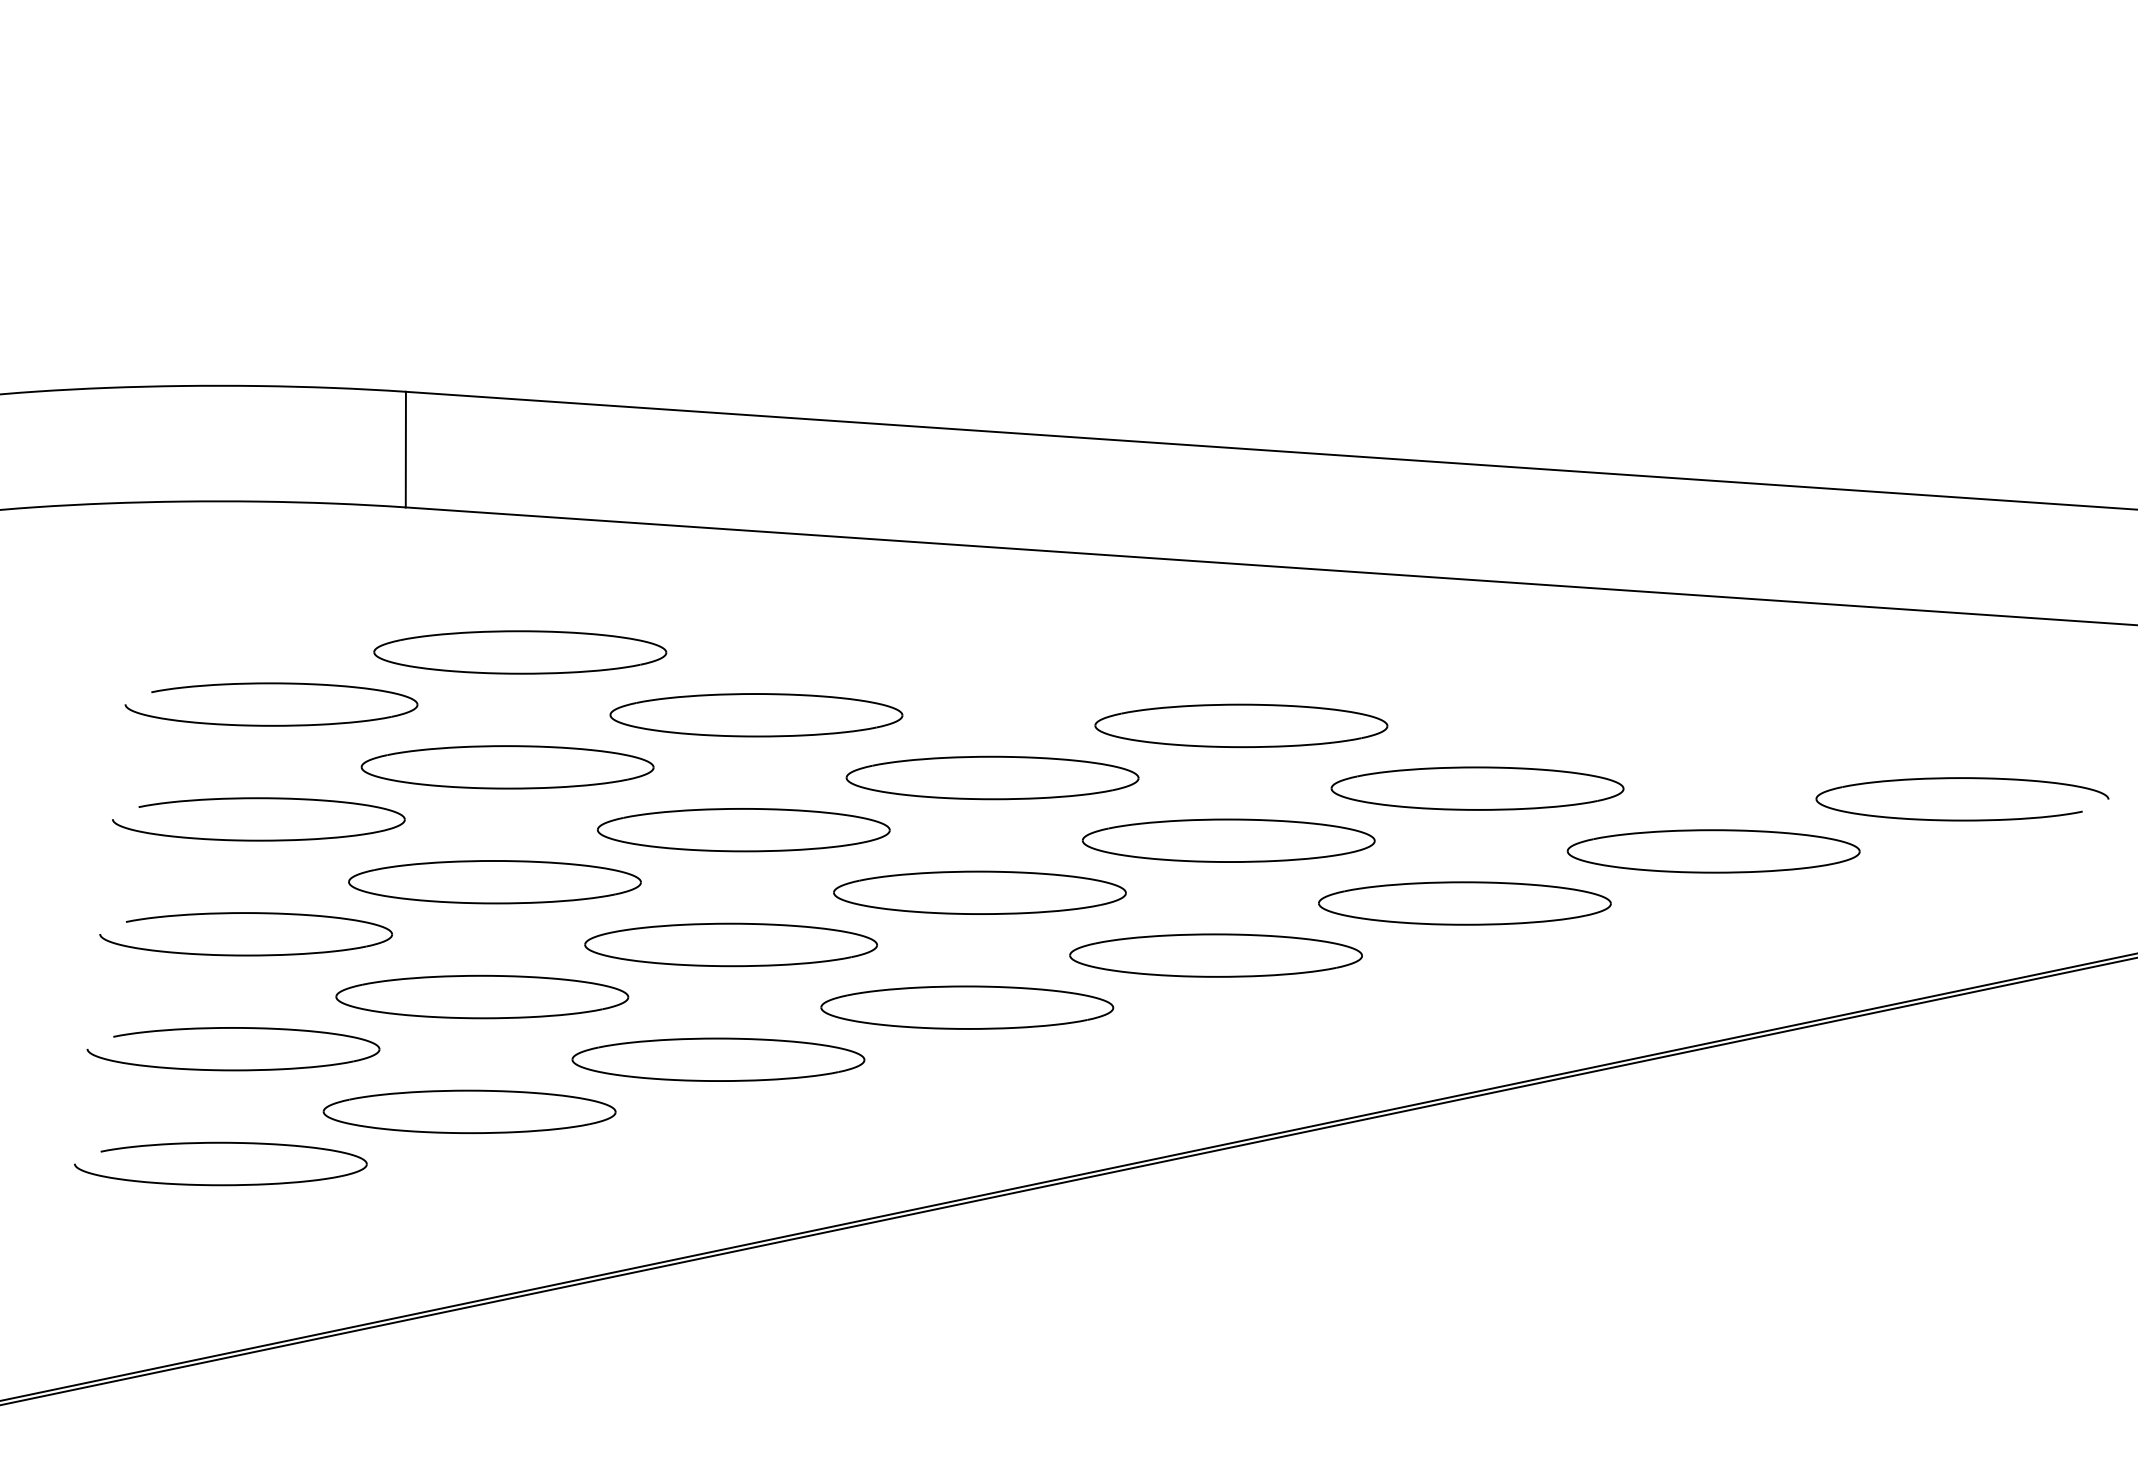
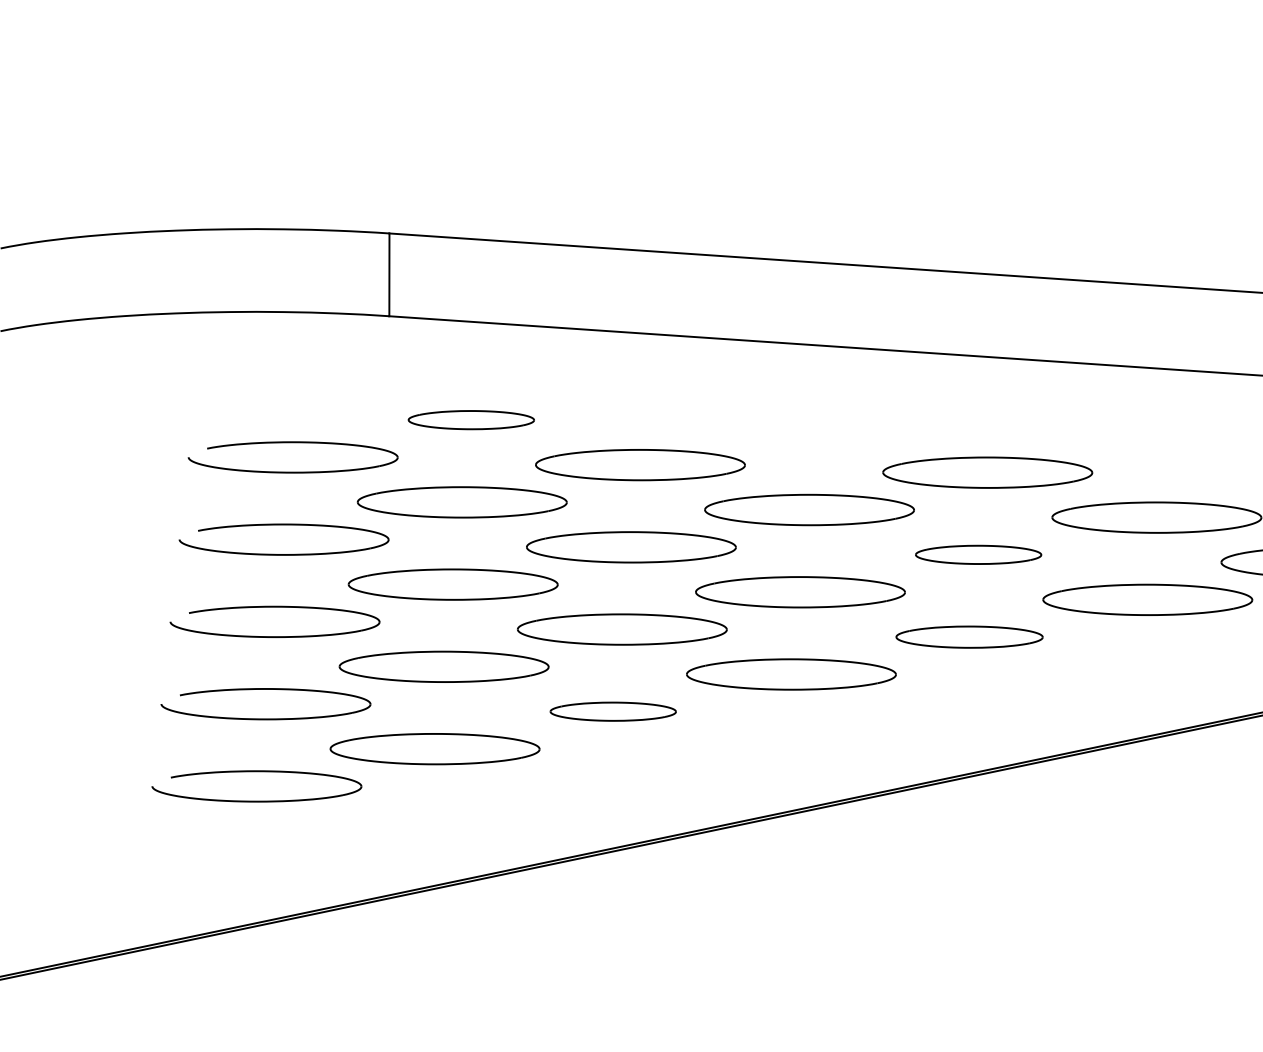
part: (520, 652) -> (471, 420), size x0.6
part: (1228, 840) -> (978, 554), size x0.6
part: (1215, 955) -> (969, 637), size x0.7
part: (718, 1059) -> (613, 711), size x0.6

